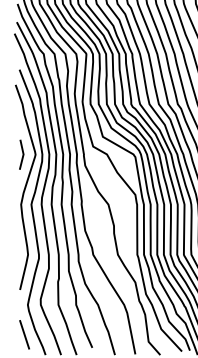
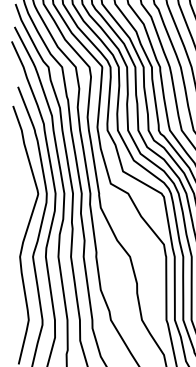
line: (22, 154) -> (21, 193), removed

